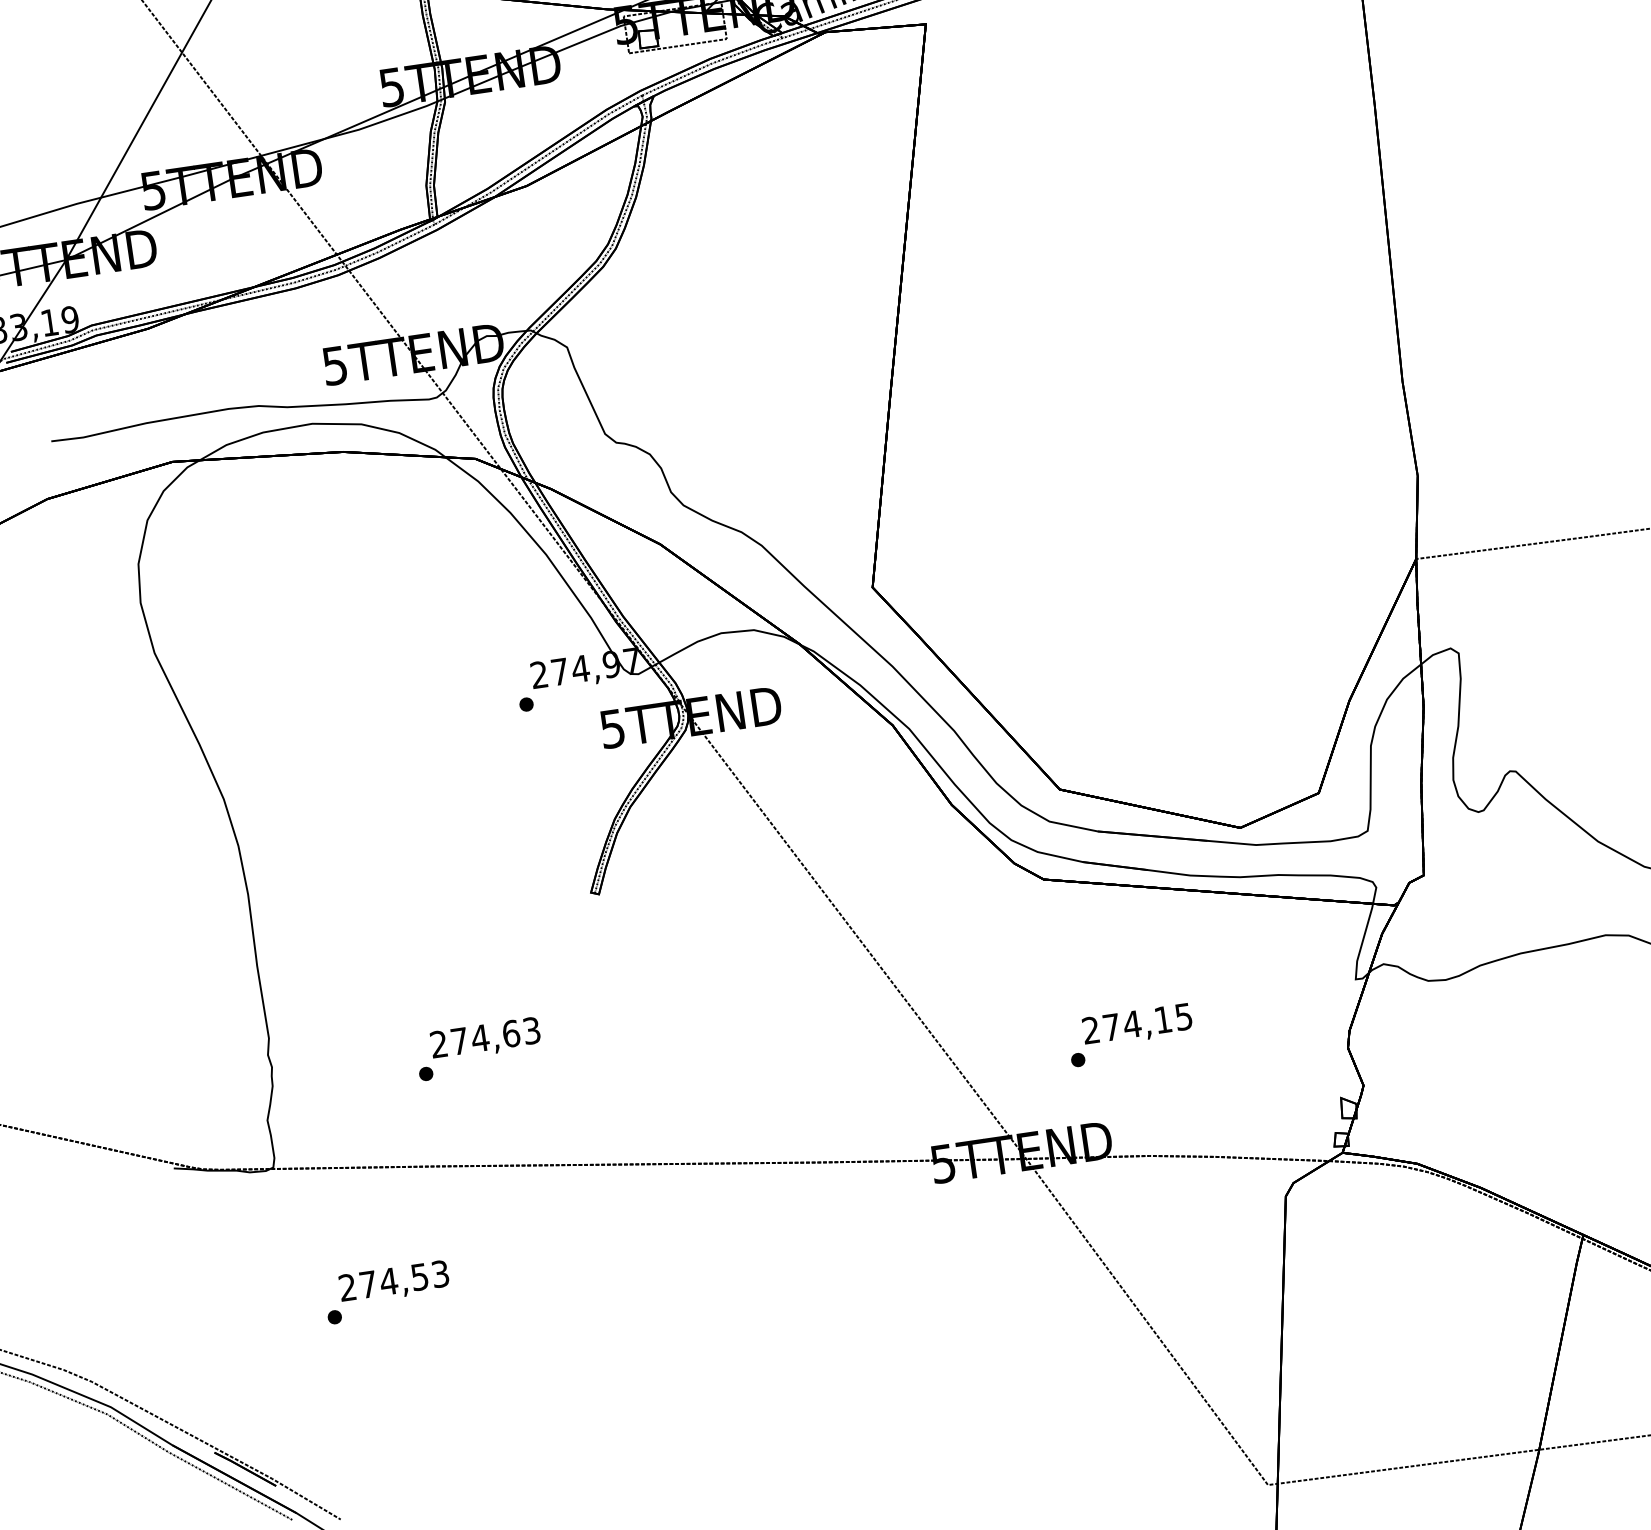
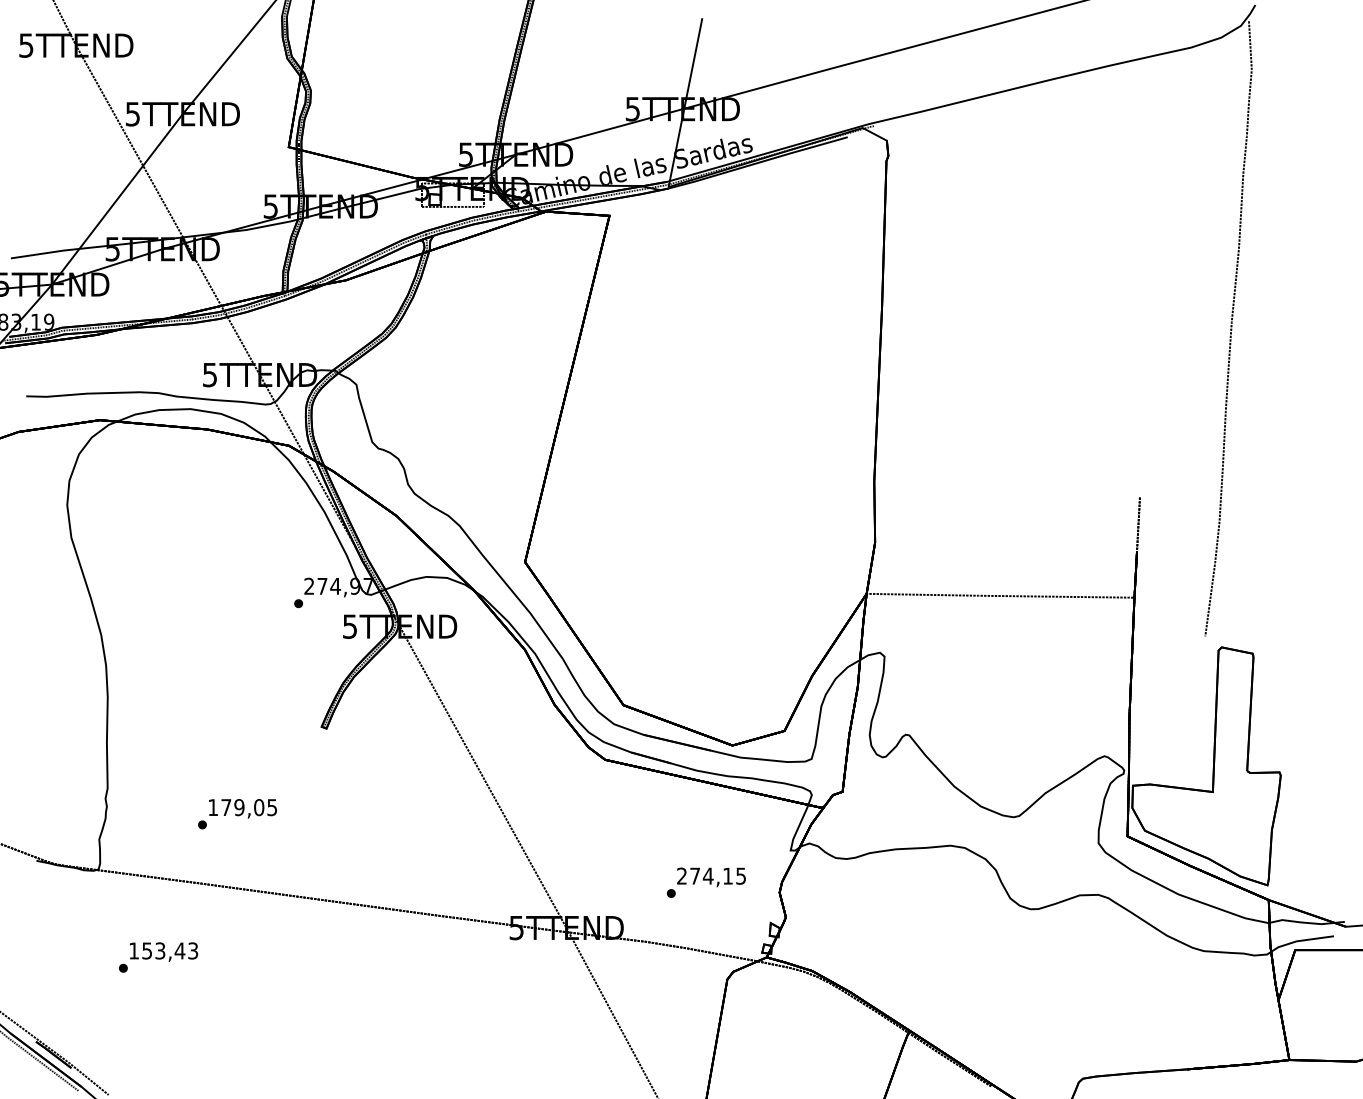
text: (1130, 1034) -> (706, 882), moved
text: (485, 1037) -> (242, 807), 274,63 -> 179,05
text: (384, 1281) -> (157, 950), 274,53 -> 153,43

